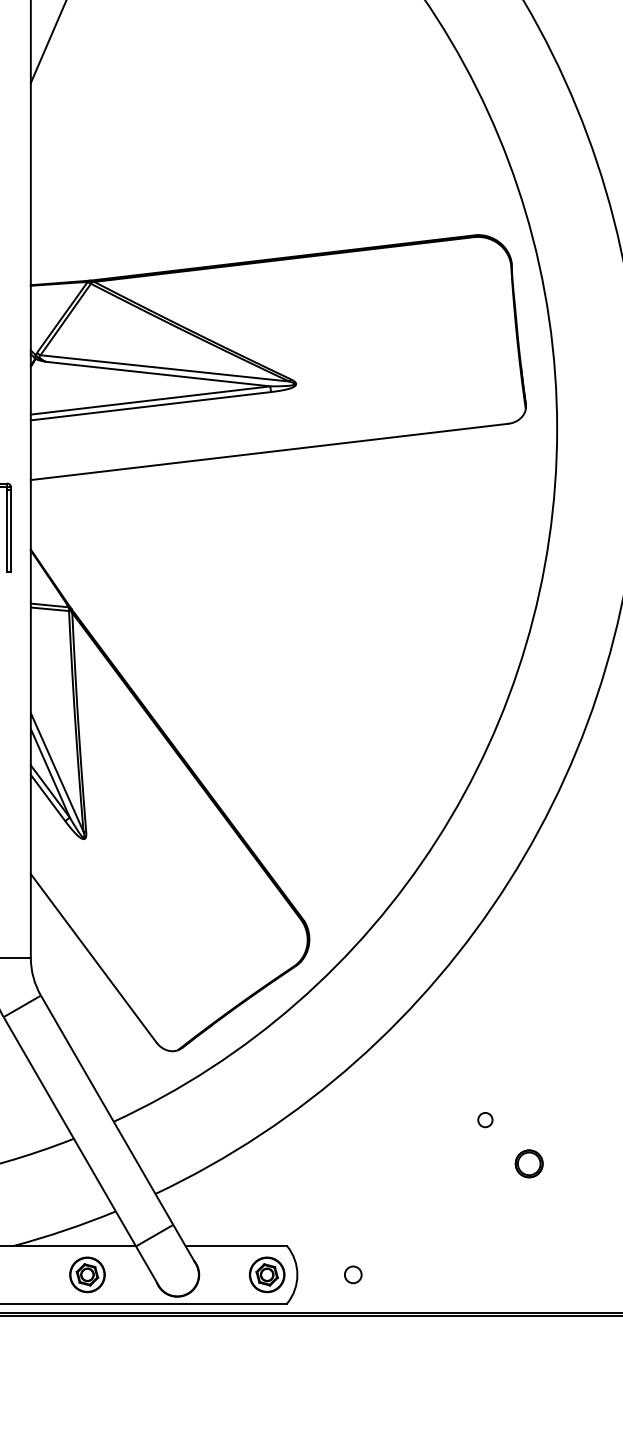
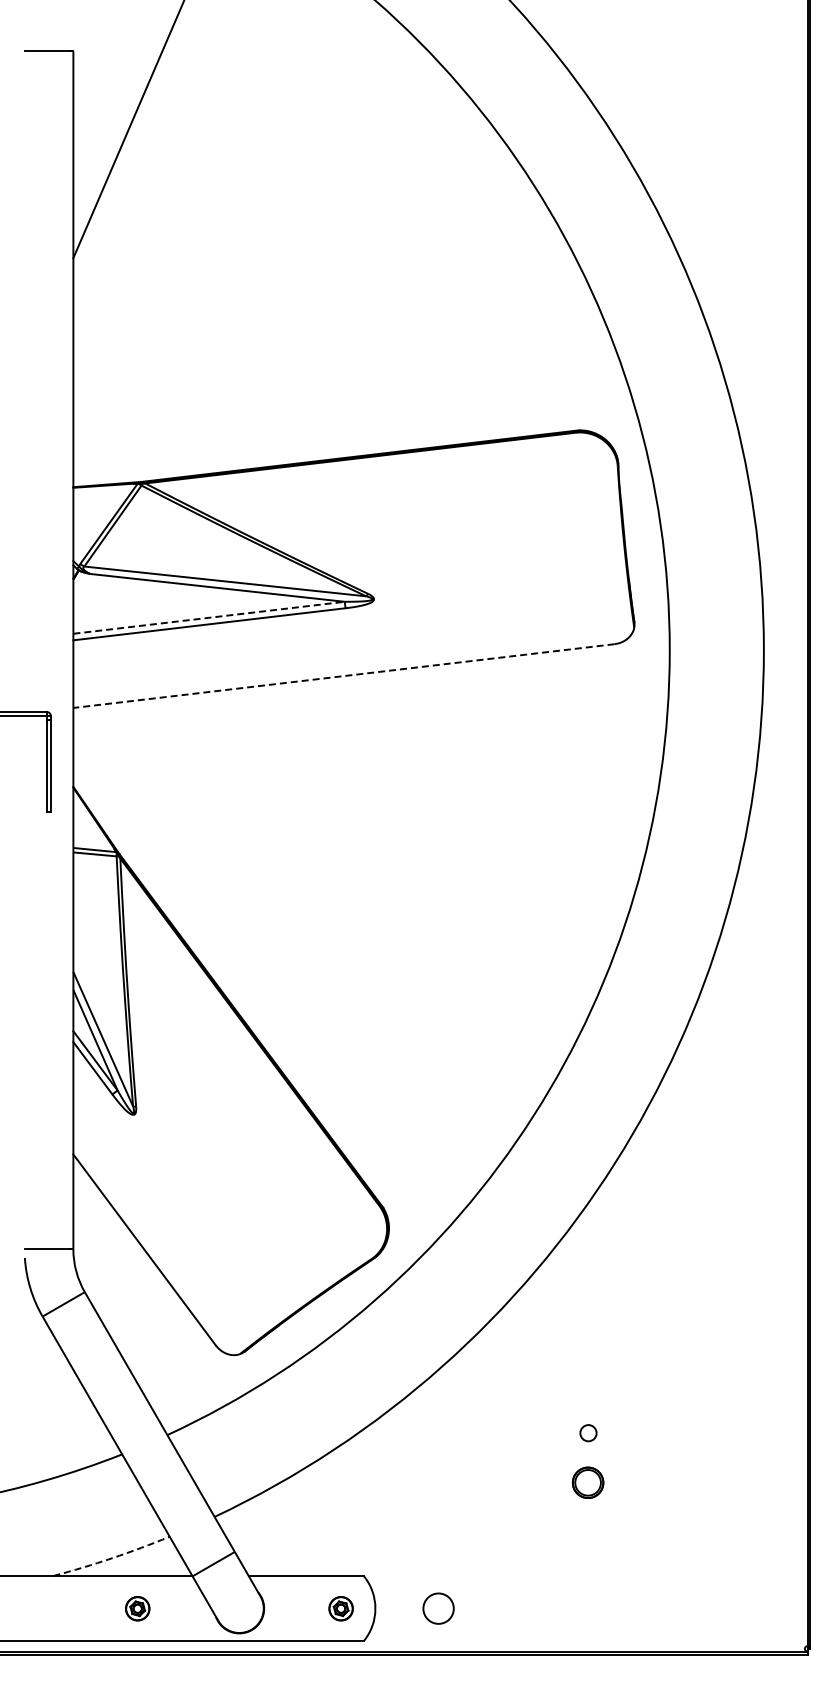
line: (150, 400) -> (209, 617), solid -> dashed
line: (269, 452) -> (343, 676), solid -> dashed
part: (528, 1163) -> (587, 1482), moved
arc: (65, 1230) -> (112, 1558), solid -> dashed
part: (87, 1274) -> (137, 1608), size x0.6
part: (266, 1274) -> (340, 1608), size x0.6
circle: (353, 1274) -> (438, 1608), size x1.6

